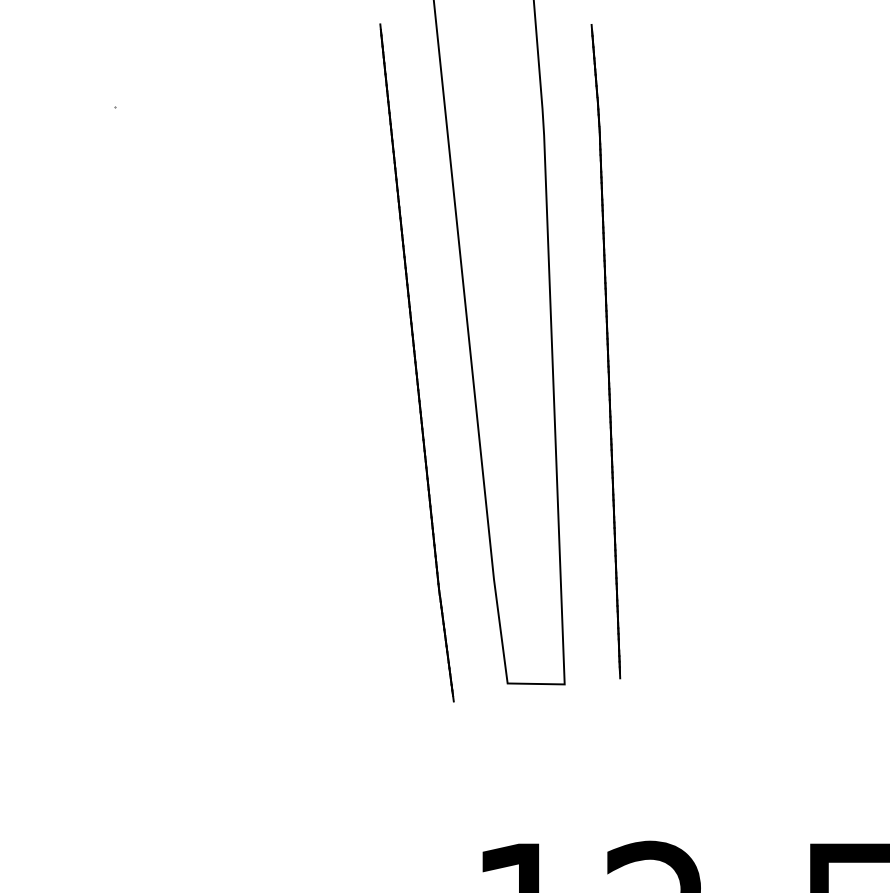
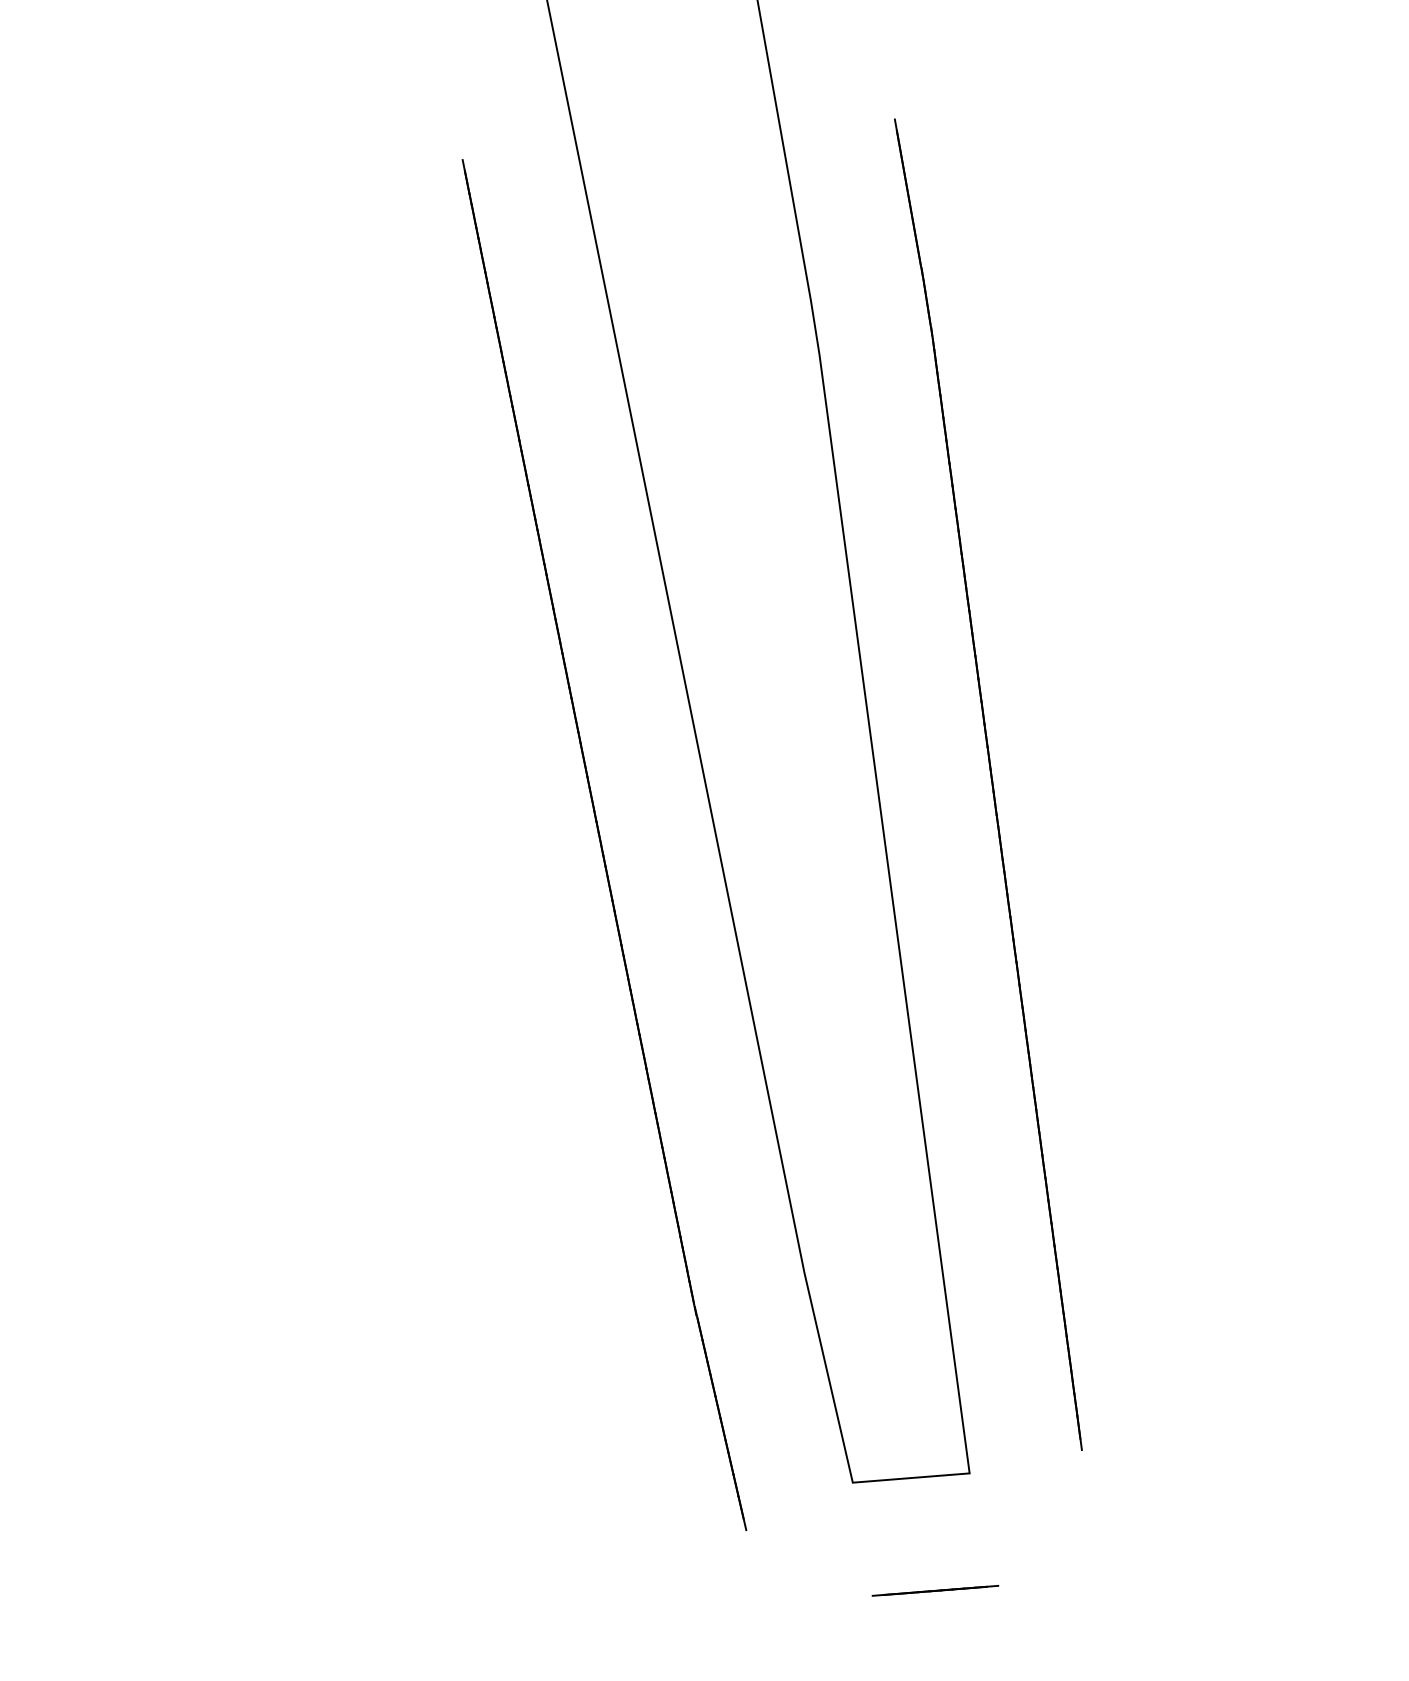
line: (542, 739) -> (935, 1590), added

